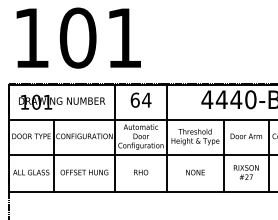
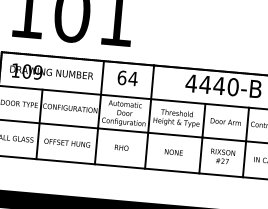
text: (47, 101) -> (37, 71), 101 -> 109

